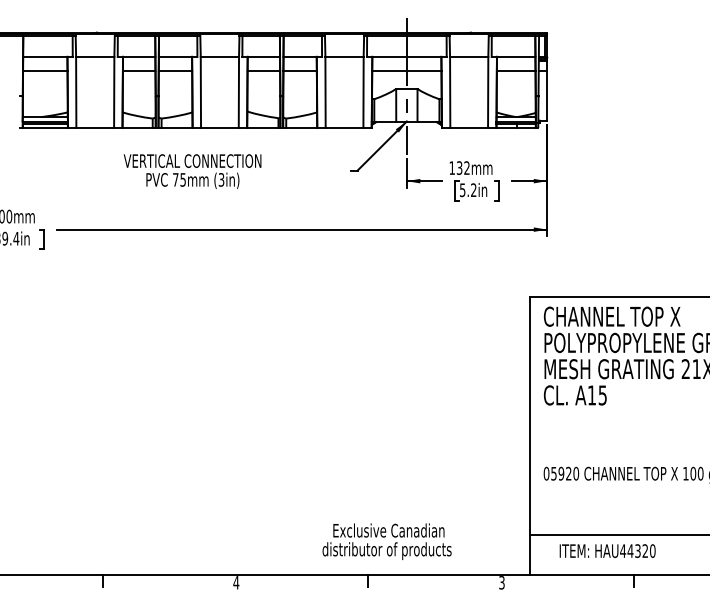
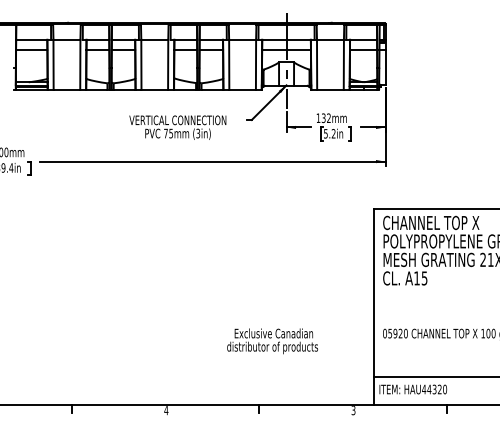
text: (192, 171) -> (177, 127), moved
text: (386, 541) -> (272, 341), moved
text: (607, 550) -> (413, 389), moved

